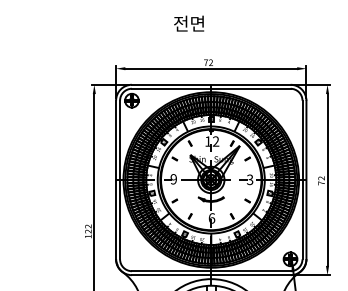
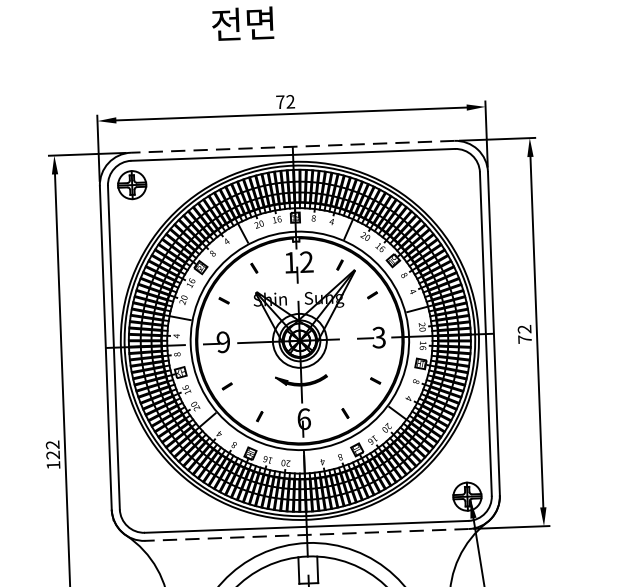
line: (210, 84) -> (291, 146), solid -> dashed
line: (210, 275) -> (305, 535), solid -> dashed

